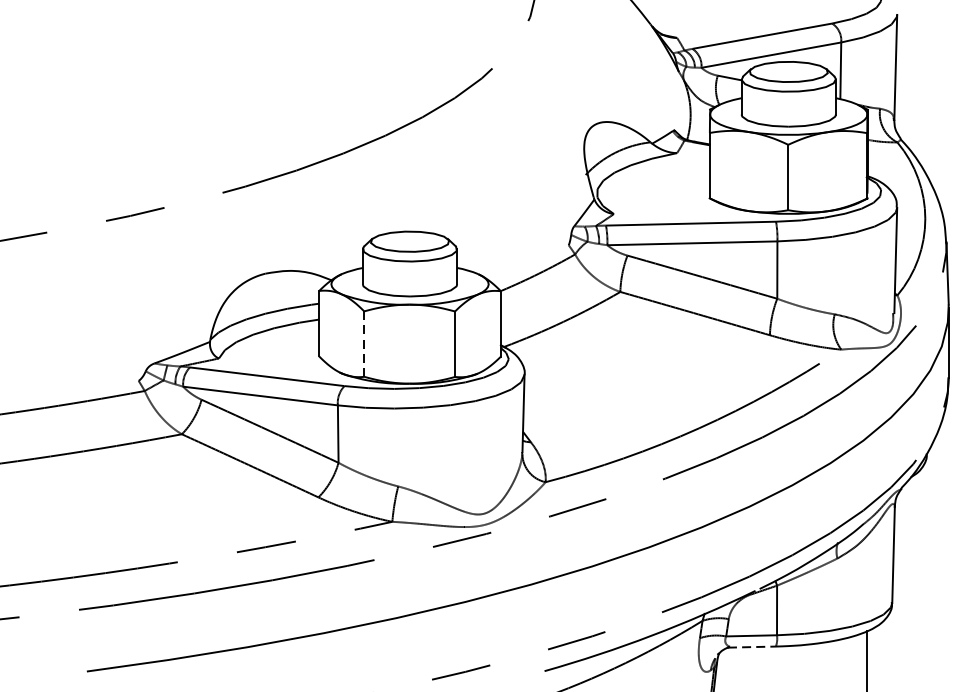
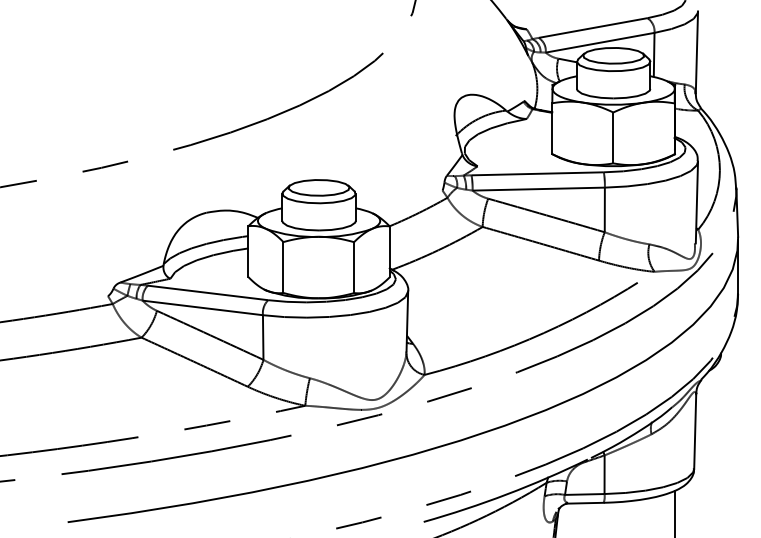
line: (364, 344) -> (283, 267), dashed -> solid
line: (752, 647) -> (585, 503), dashed -> solid

